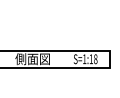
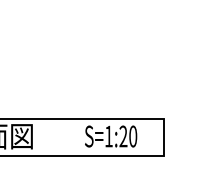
text: (93, 58) -> (128, 134), S=1:18 -> S=1:20

